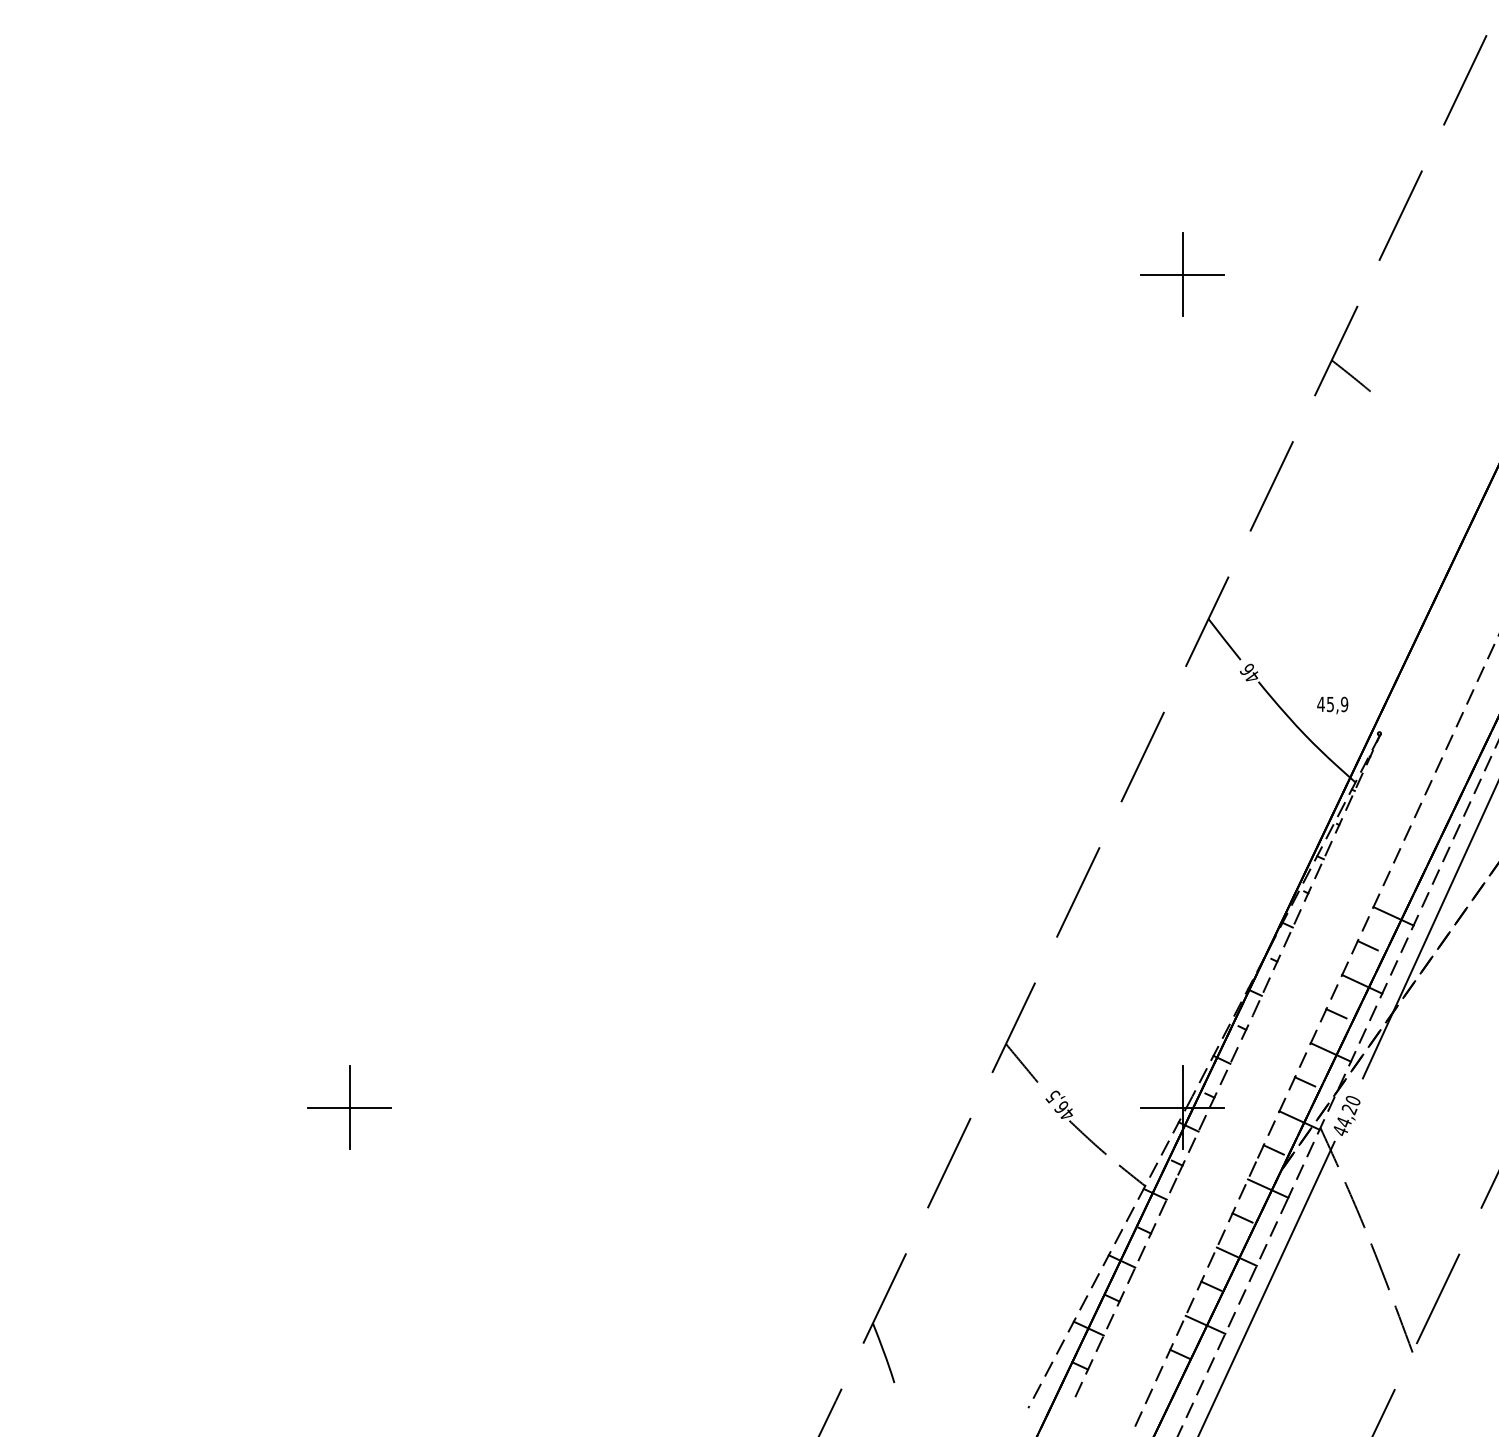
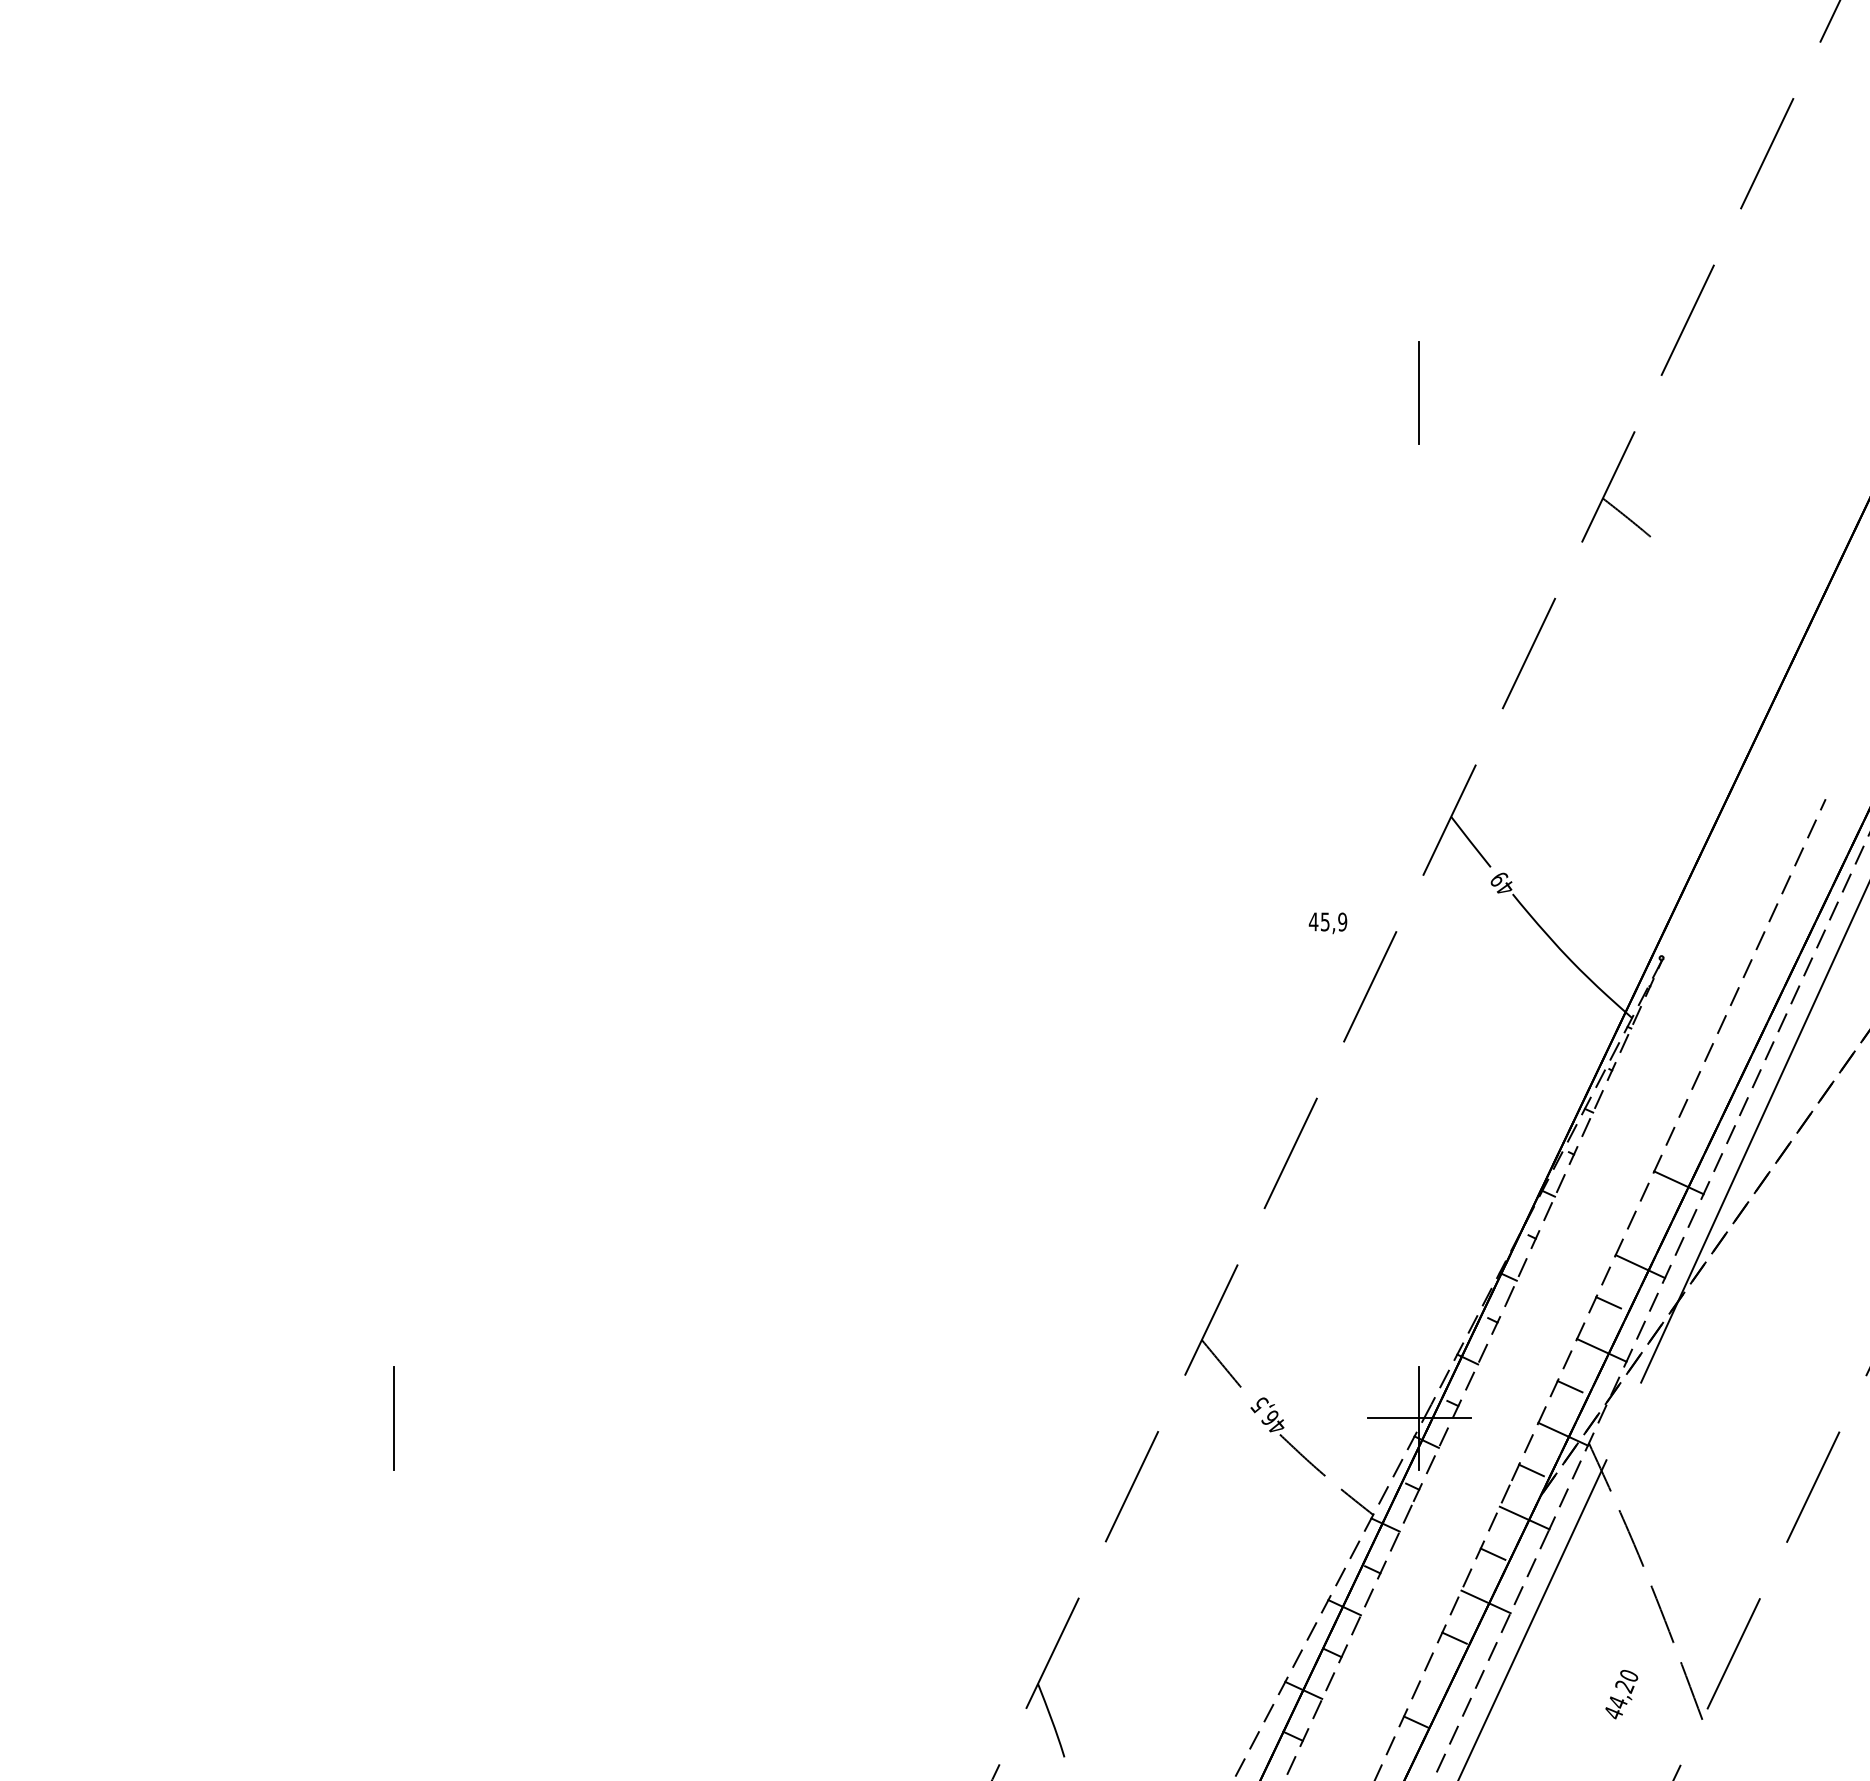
line: (1182, 274) -> (1419, 392), removed
text: (1246, 669) -> (1498, 879), 46 -> 49
text: (1332, 705) -> (1327, 923), moved
line: (1367, 945) -> (1646, 1218), removed
line: (349, 1107) -> (393, 1418), removed
text: (1346, 1115) -> (1621, 1694), moved
line: (1205, 1324) -> (1447, 1685), removed

